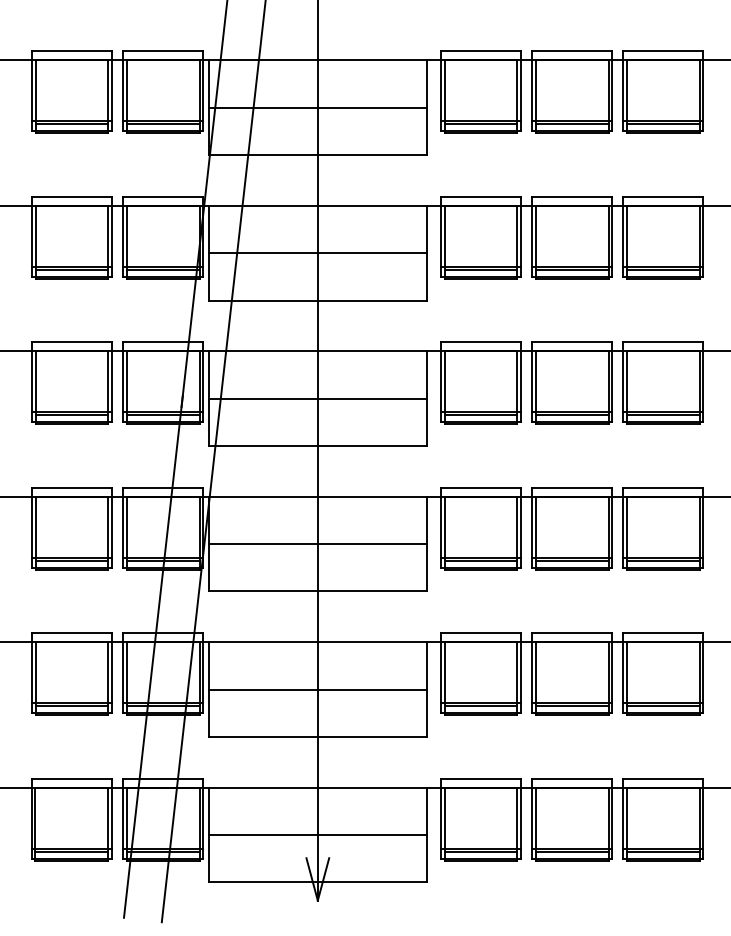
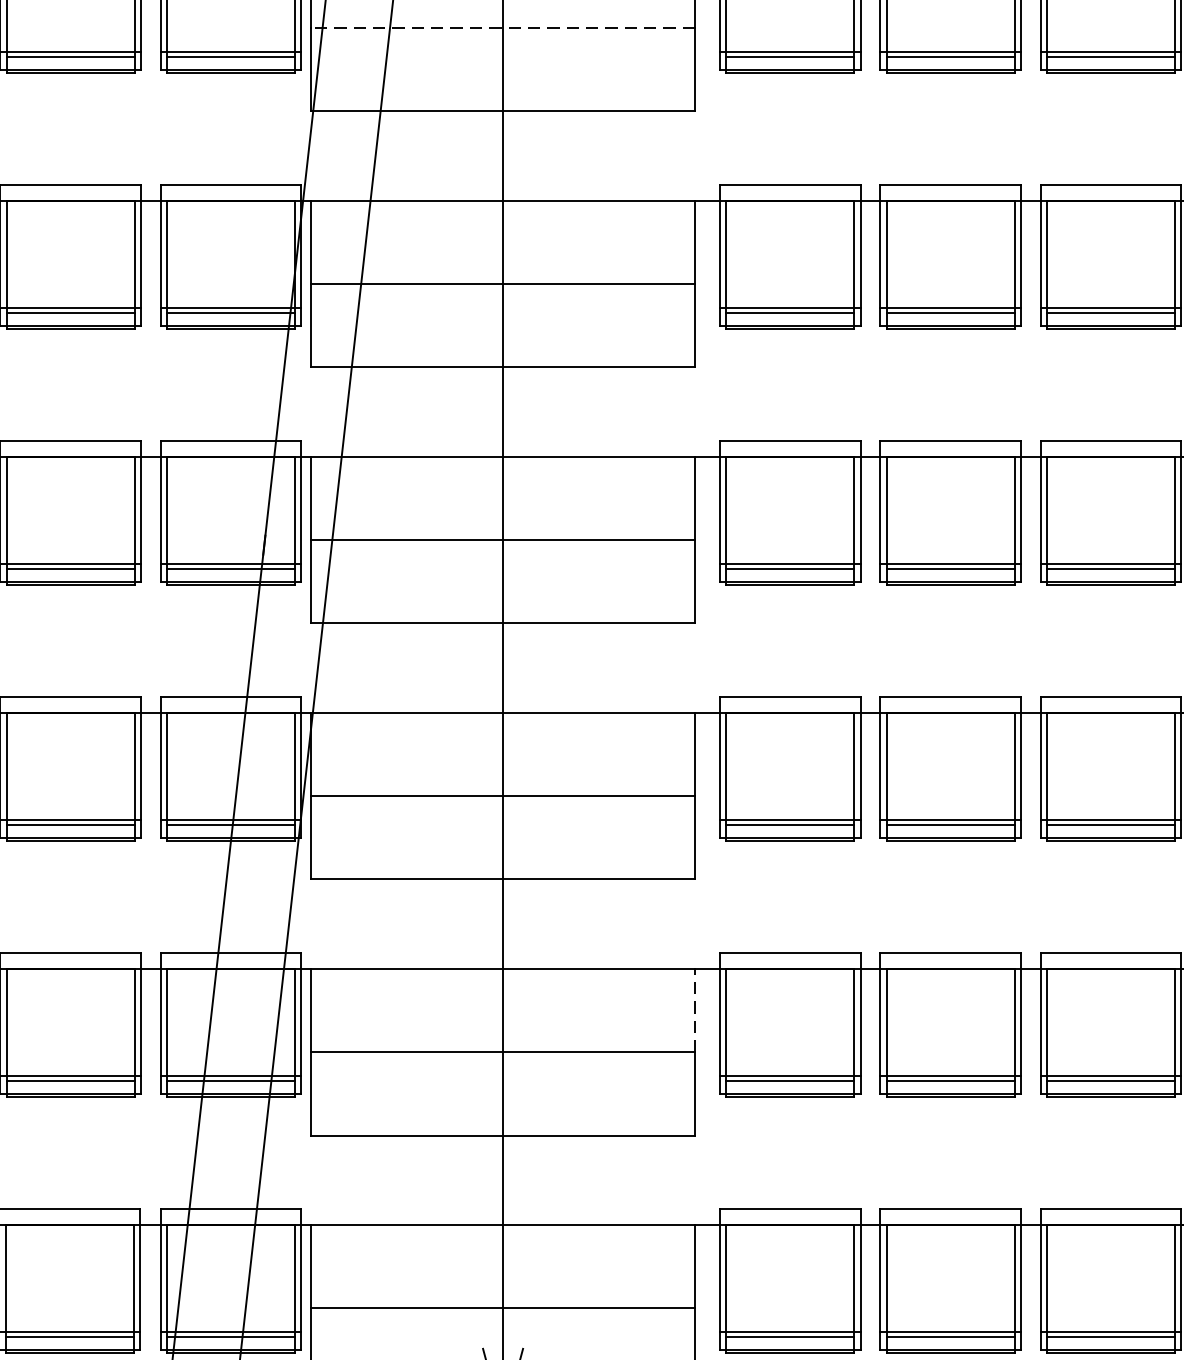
line: (317, 107) -> (502, 27), solid -> dashed
line: (426, 666) -> (694, 1011), solid -> dashed

